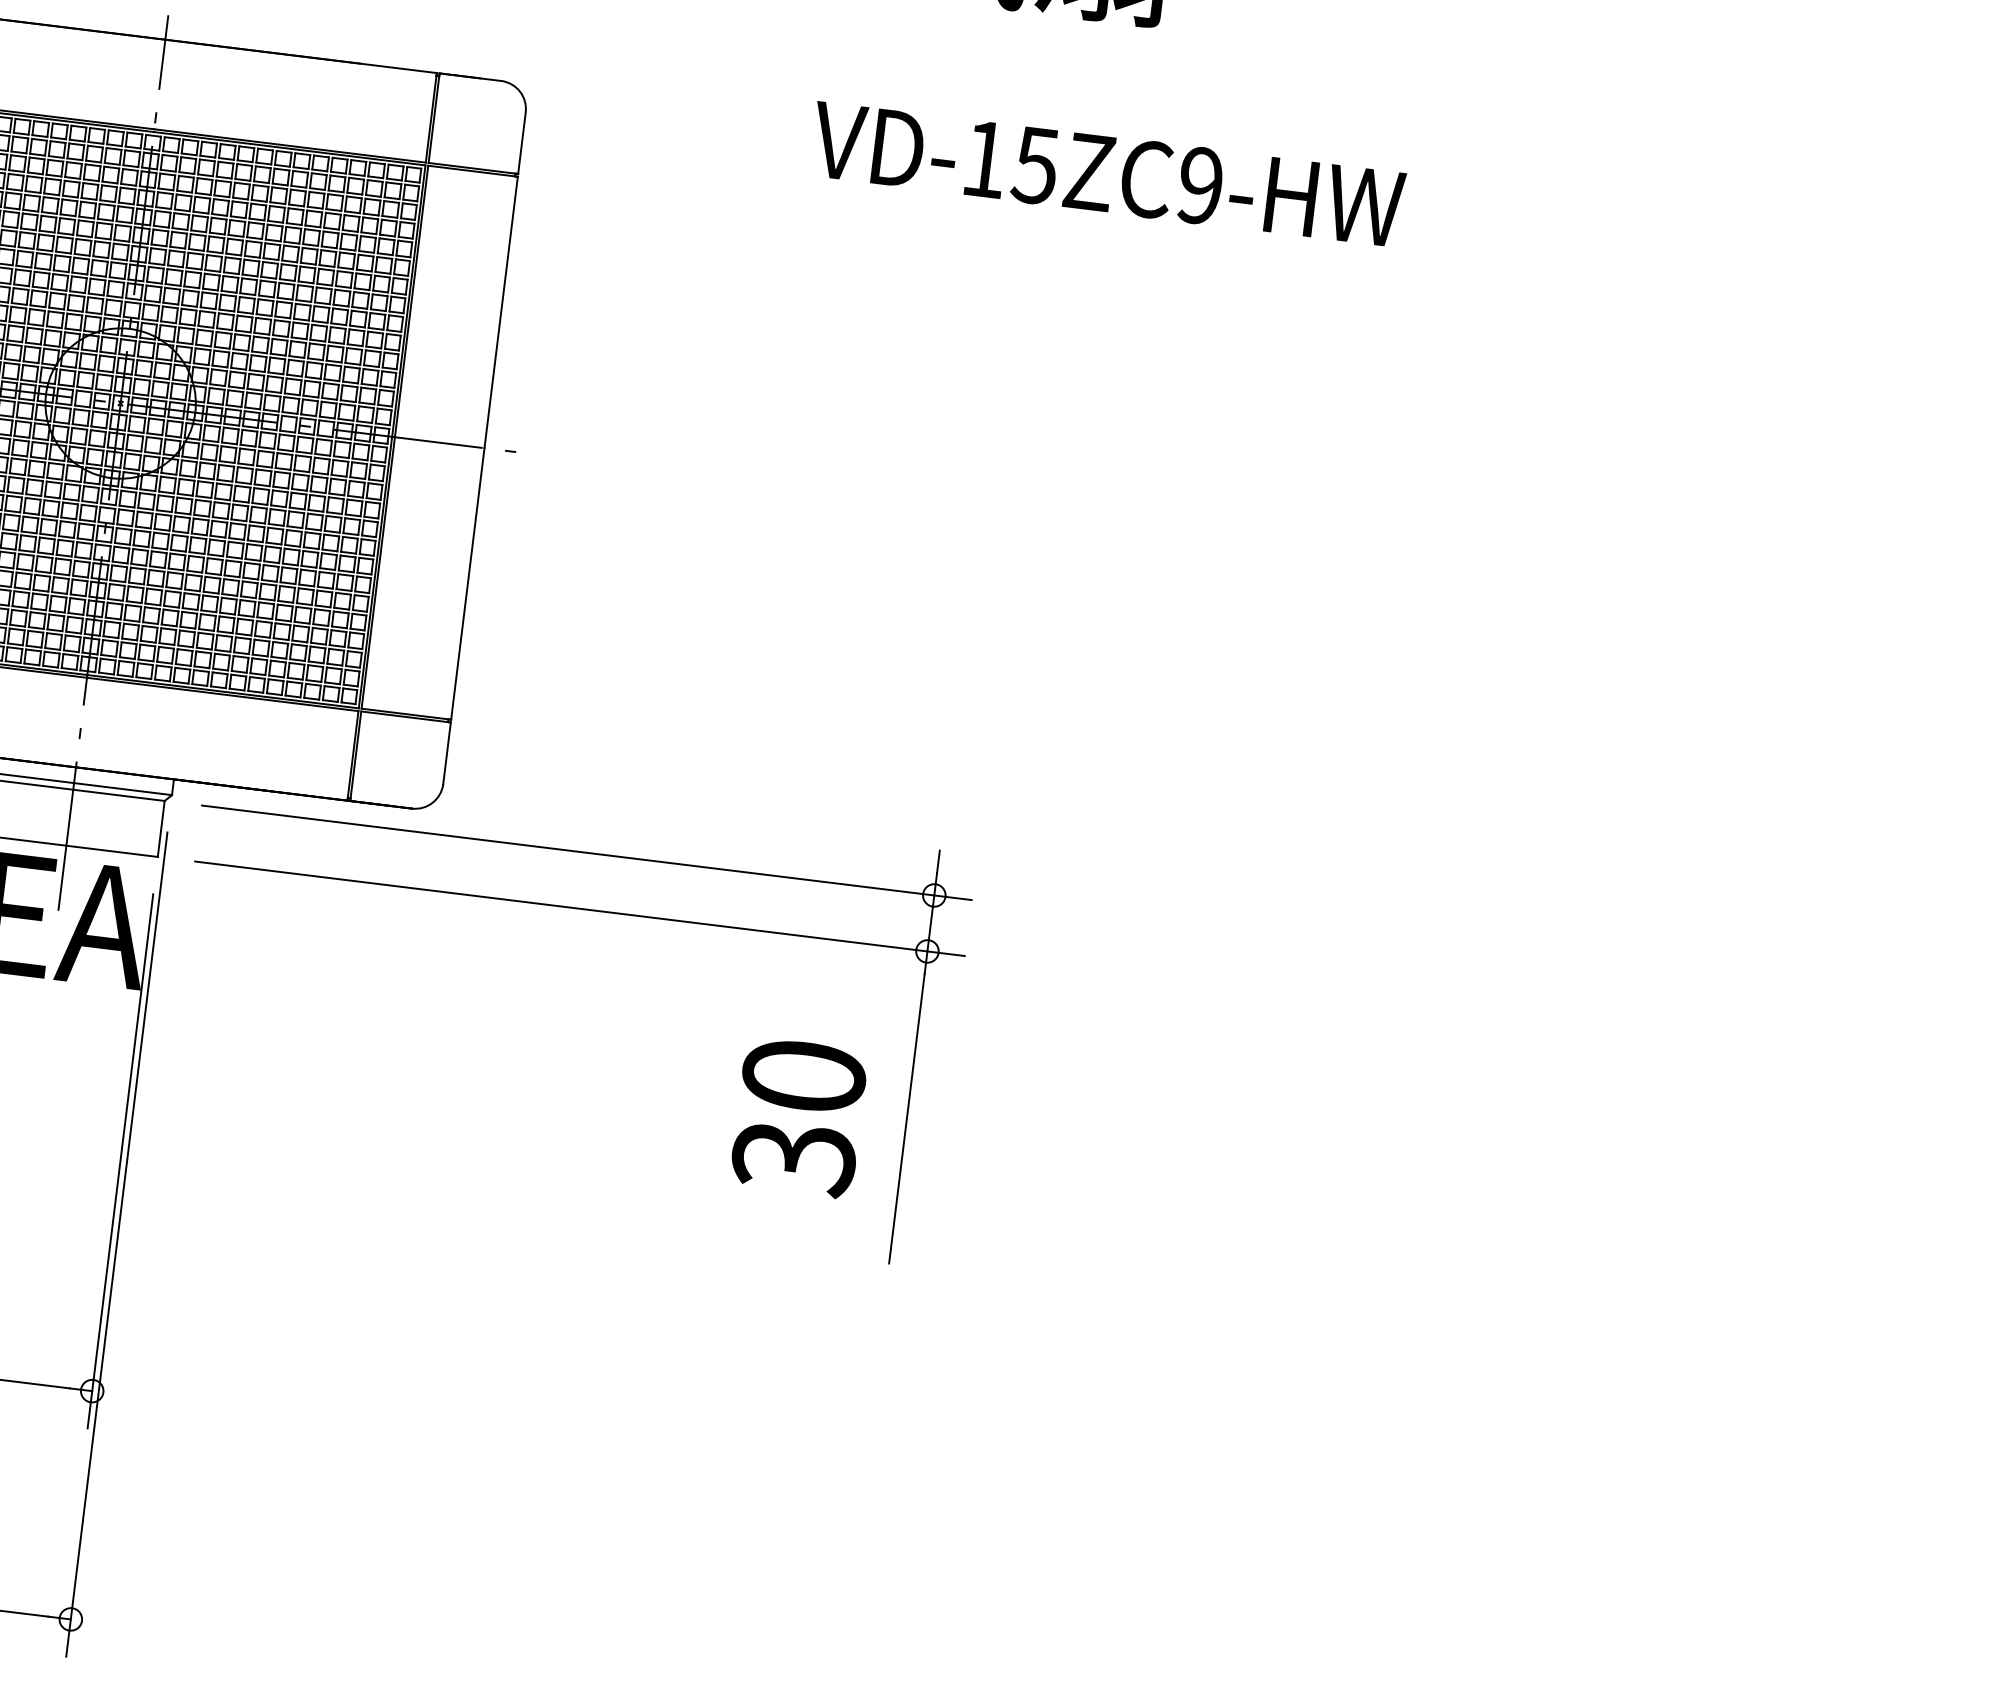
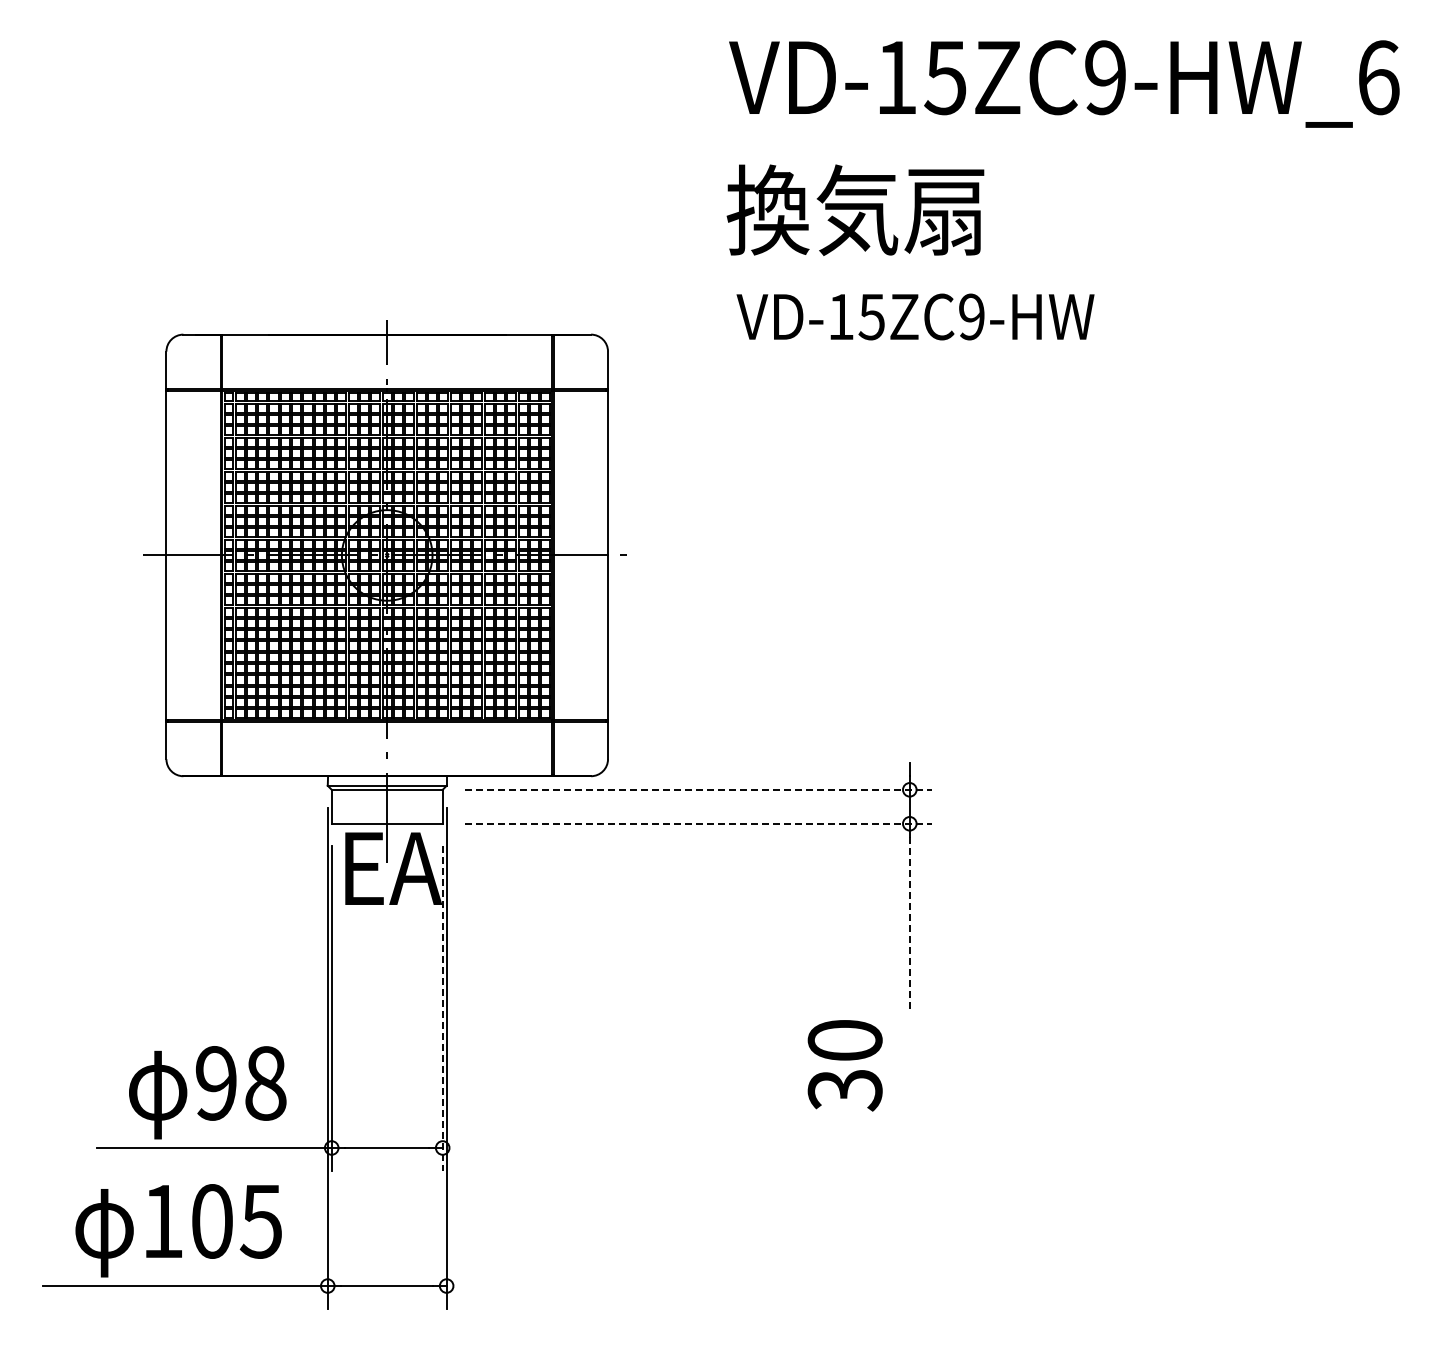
text: (1107, 173) -> (915, 316), moved
line: (586, 852) -> (698, 789), solid -> dashed
line: (579, 908) -> (698, 823), solid -> dashed
text: (797, 1117) -> (844, 1065), moved
line: (906, 1118) -> (909, 925), solid -> dashed
line: (119, 1162) -> (442, 1009), solid -> dashed

